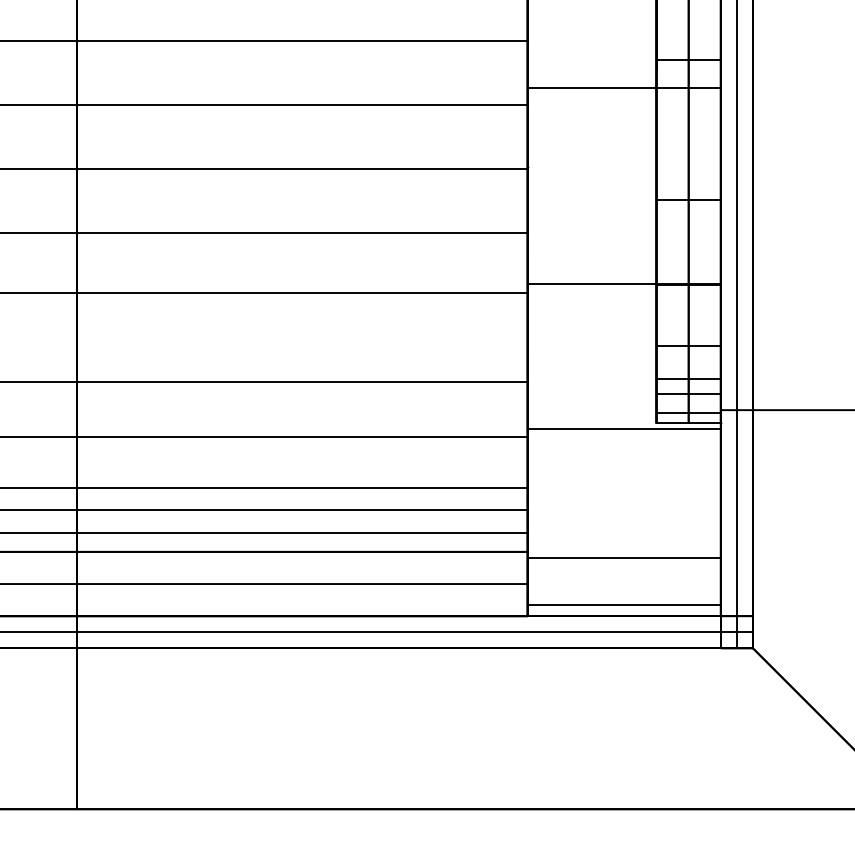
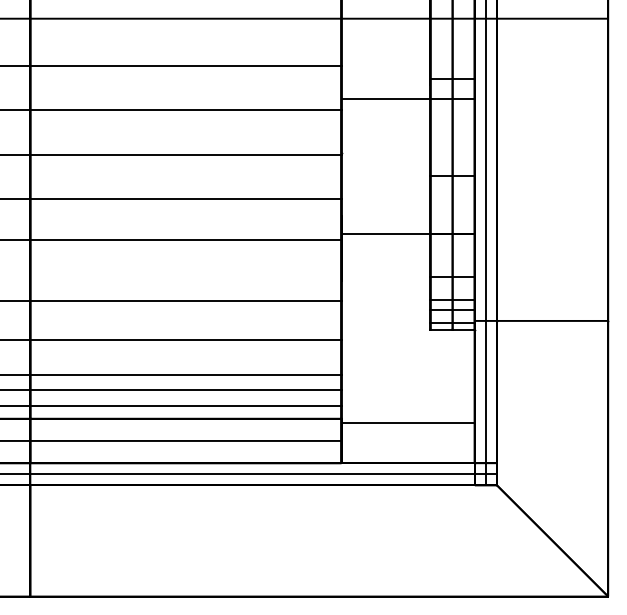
line: (623, 429) -> (407, 334), removed
line: (623, 605) -> (407, 455), removed

